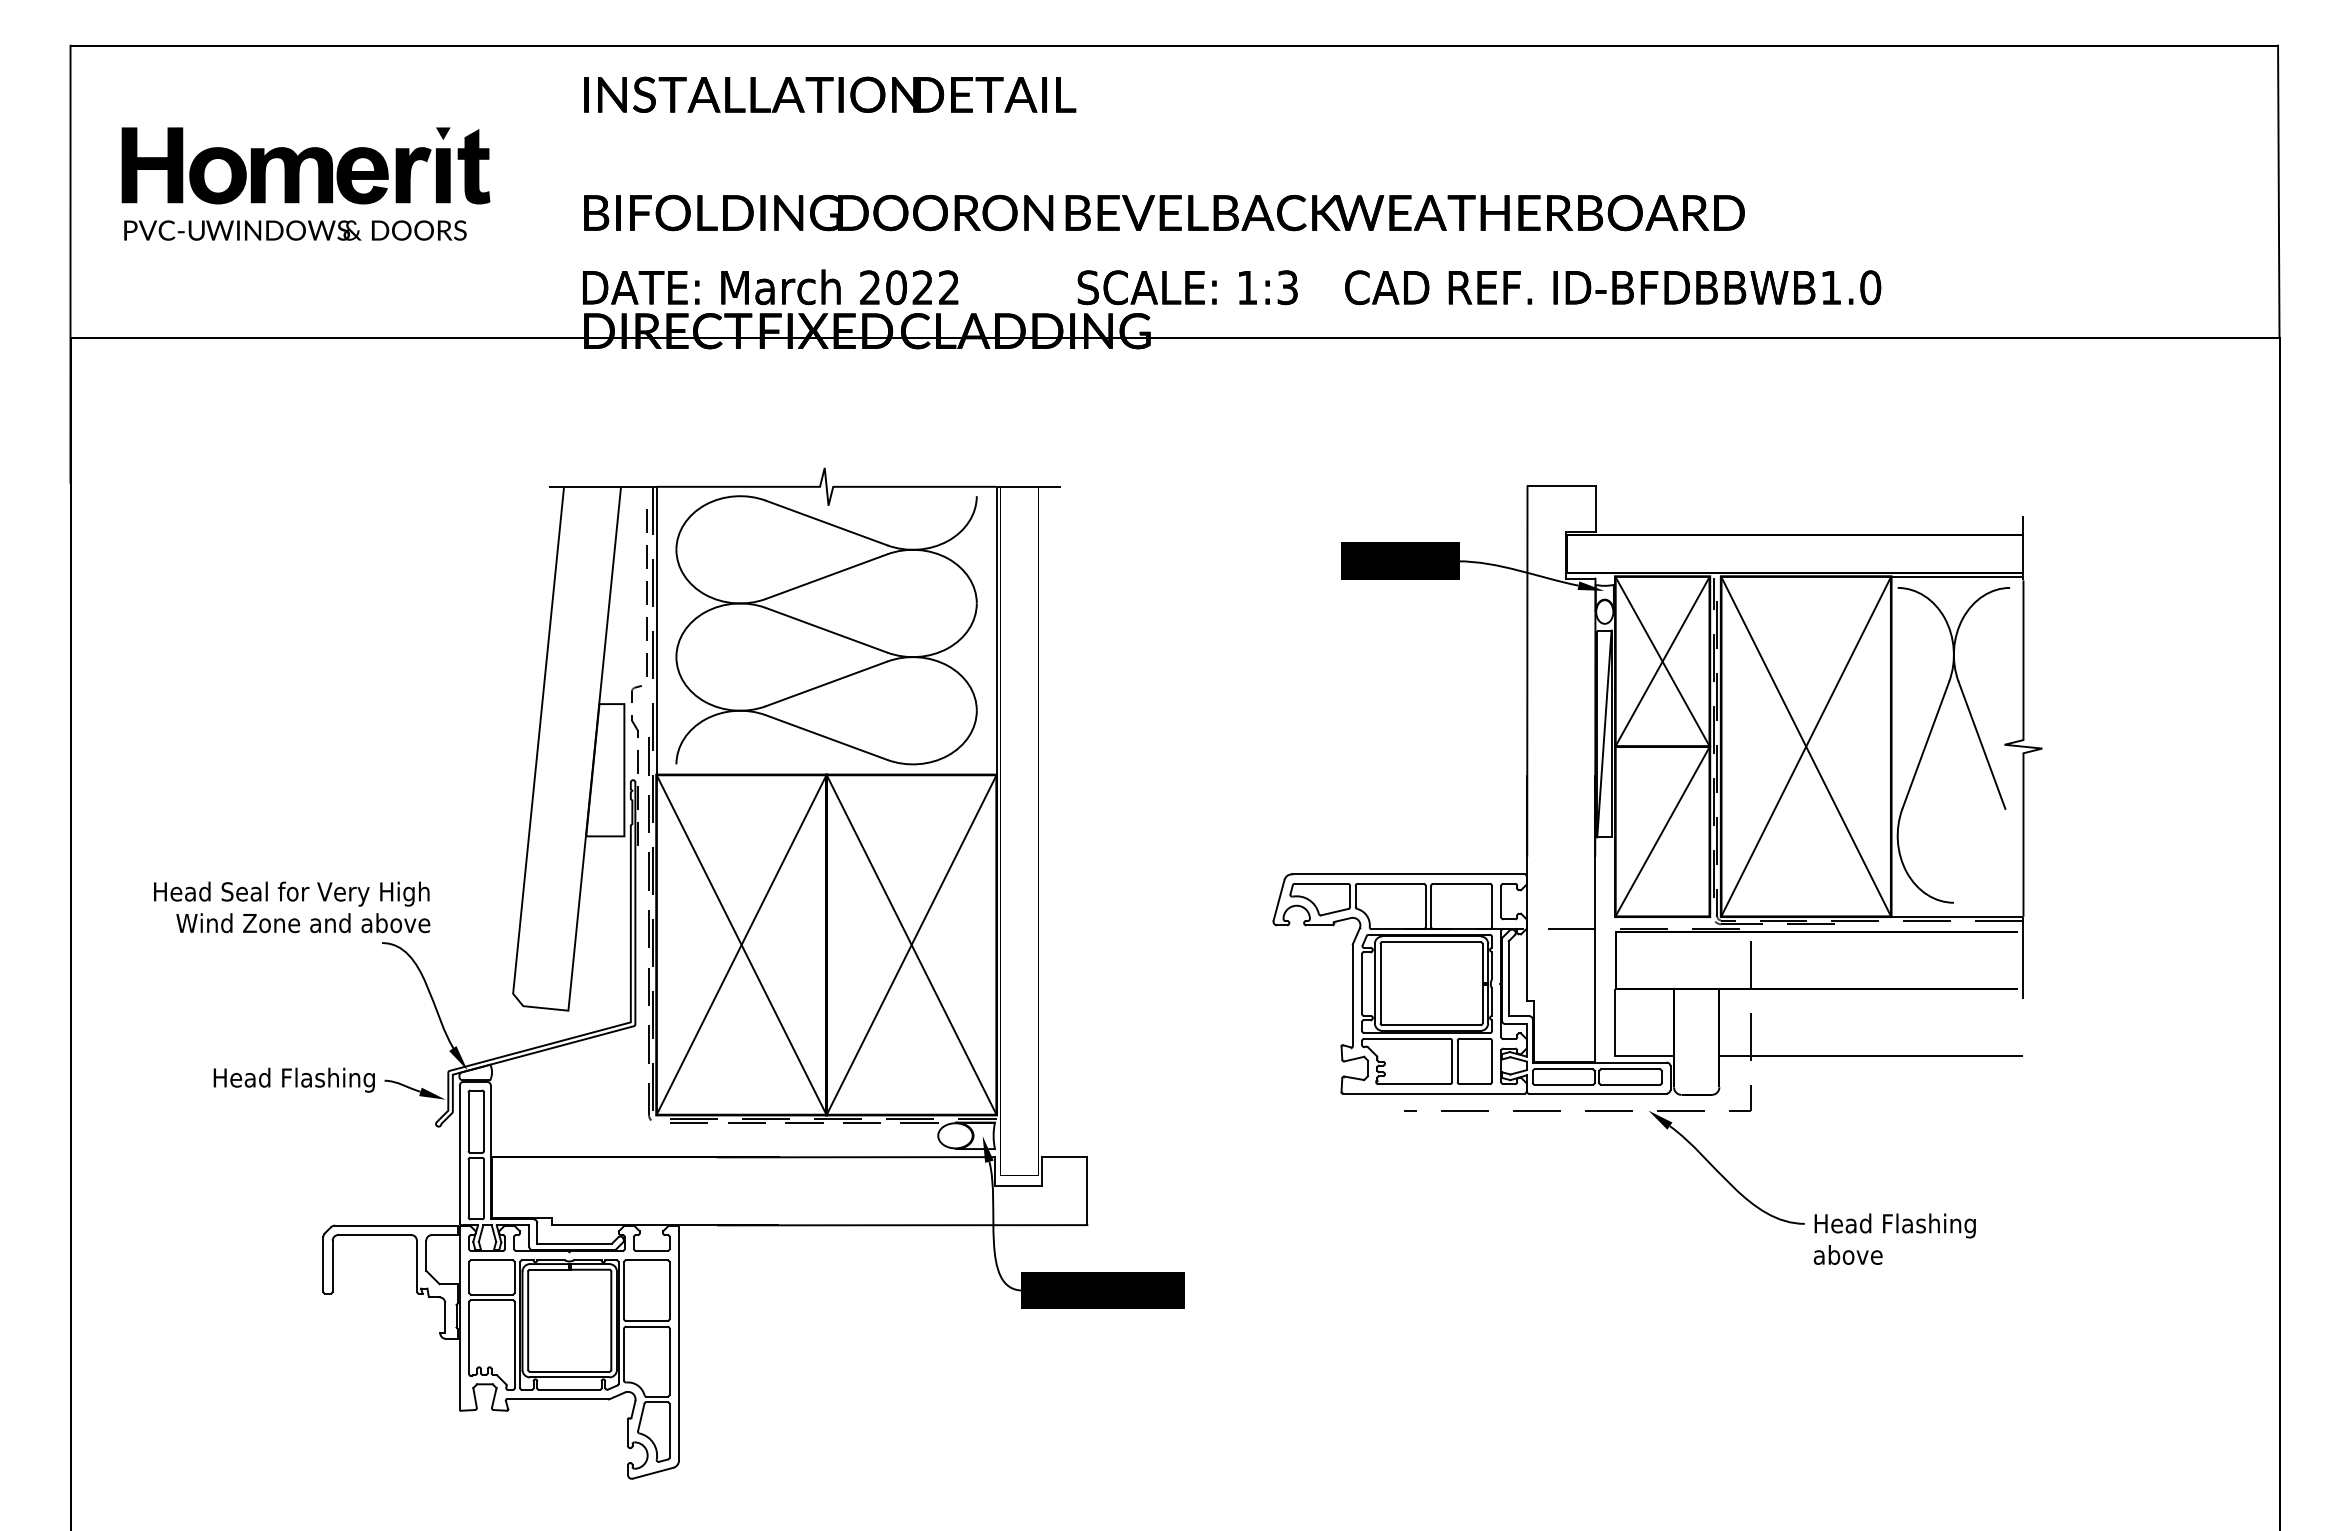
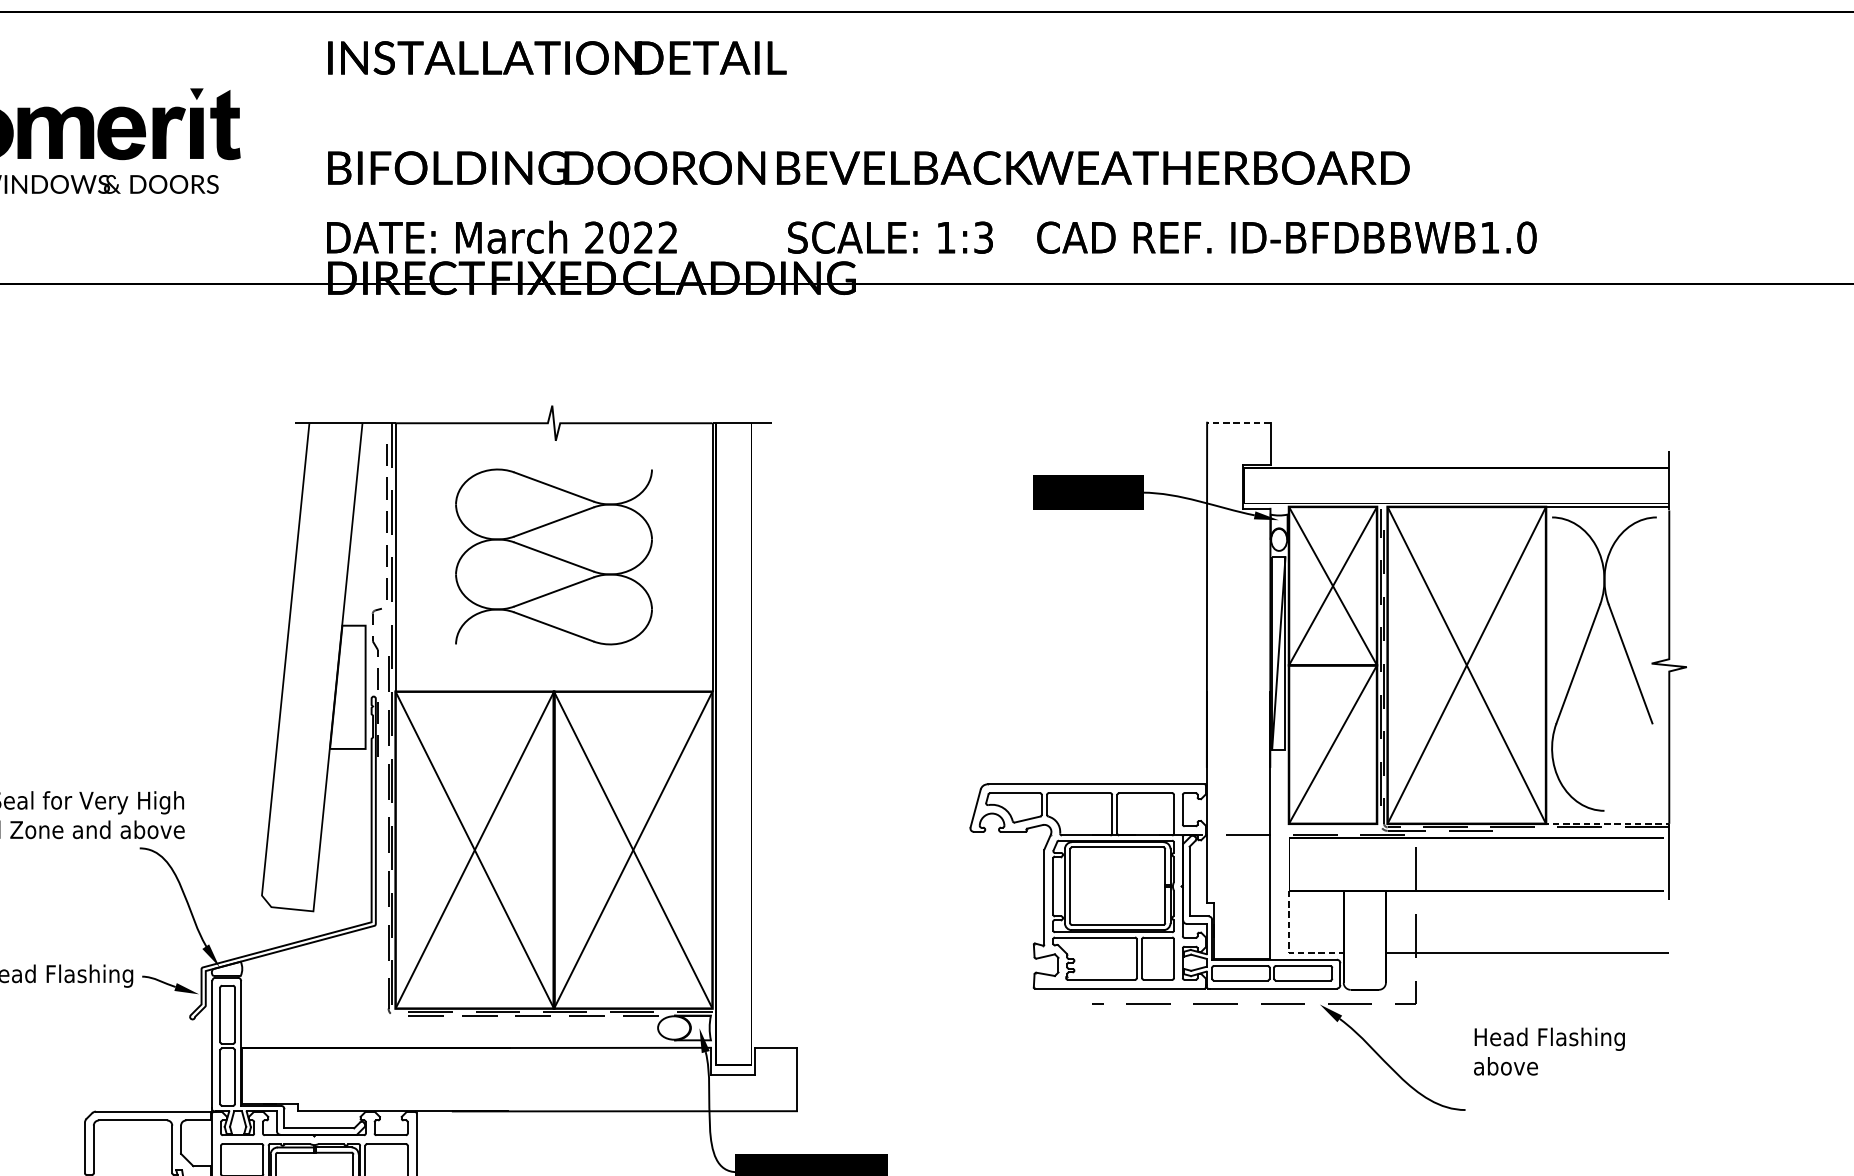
line: (1561, 486) -> (1238, 422), solid -> dashed
part: (826, 630) -> (553, 557), size x0.7
line: (1955, 916) -> (1605, 823), solid -> dashed
line: (1614, 1052) -> (1288, 950), solid -> dashed
text: (1894, 1238) -> (1549, 1050), moved

